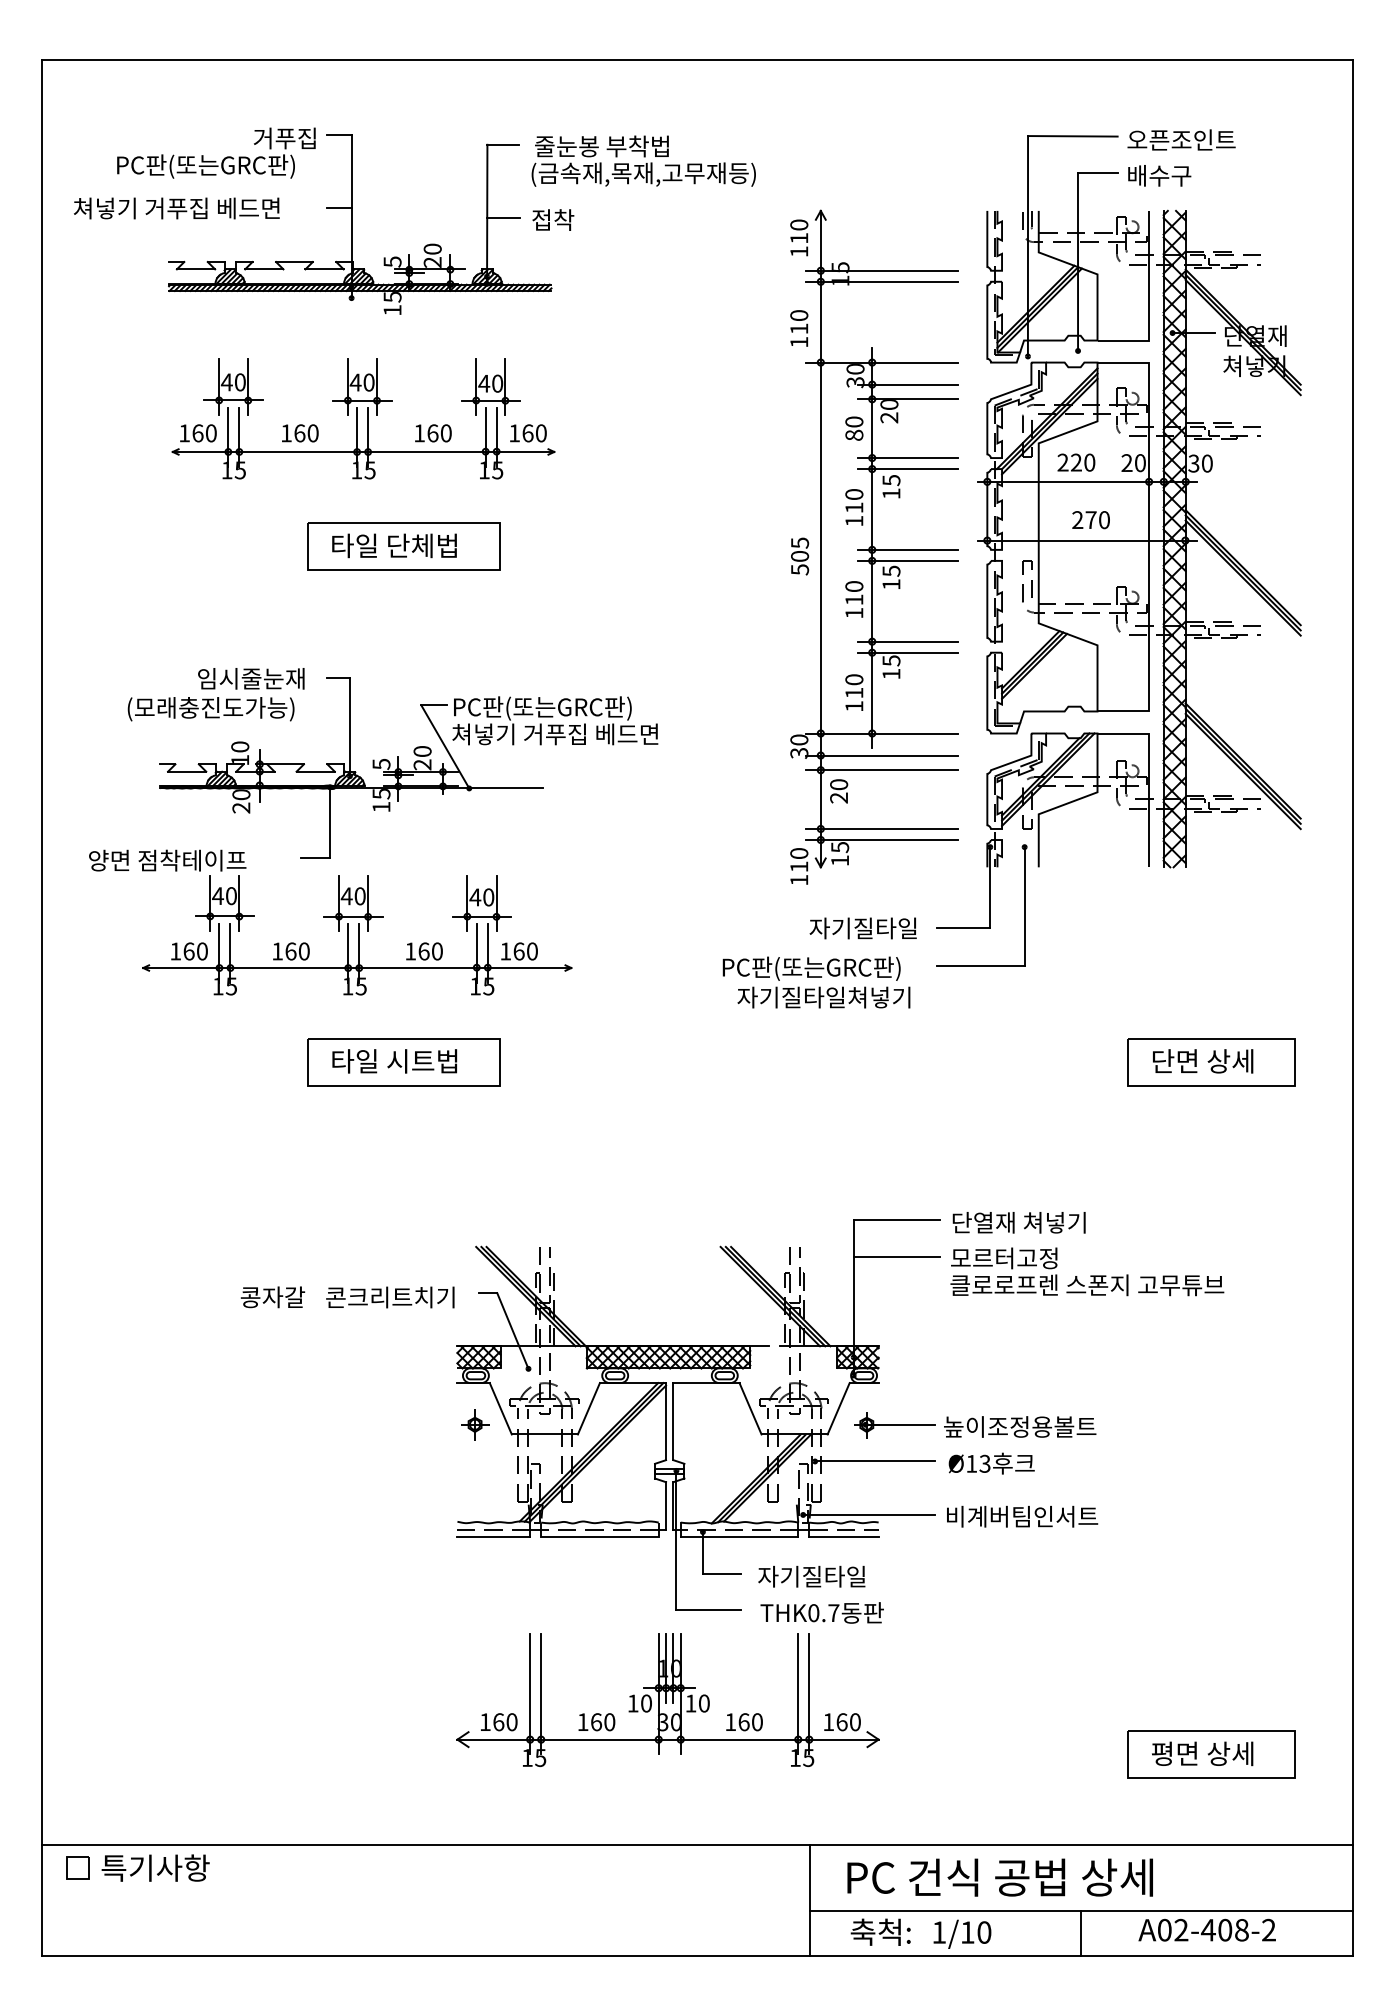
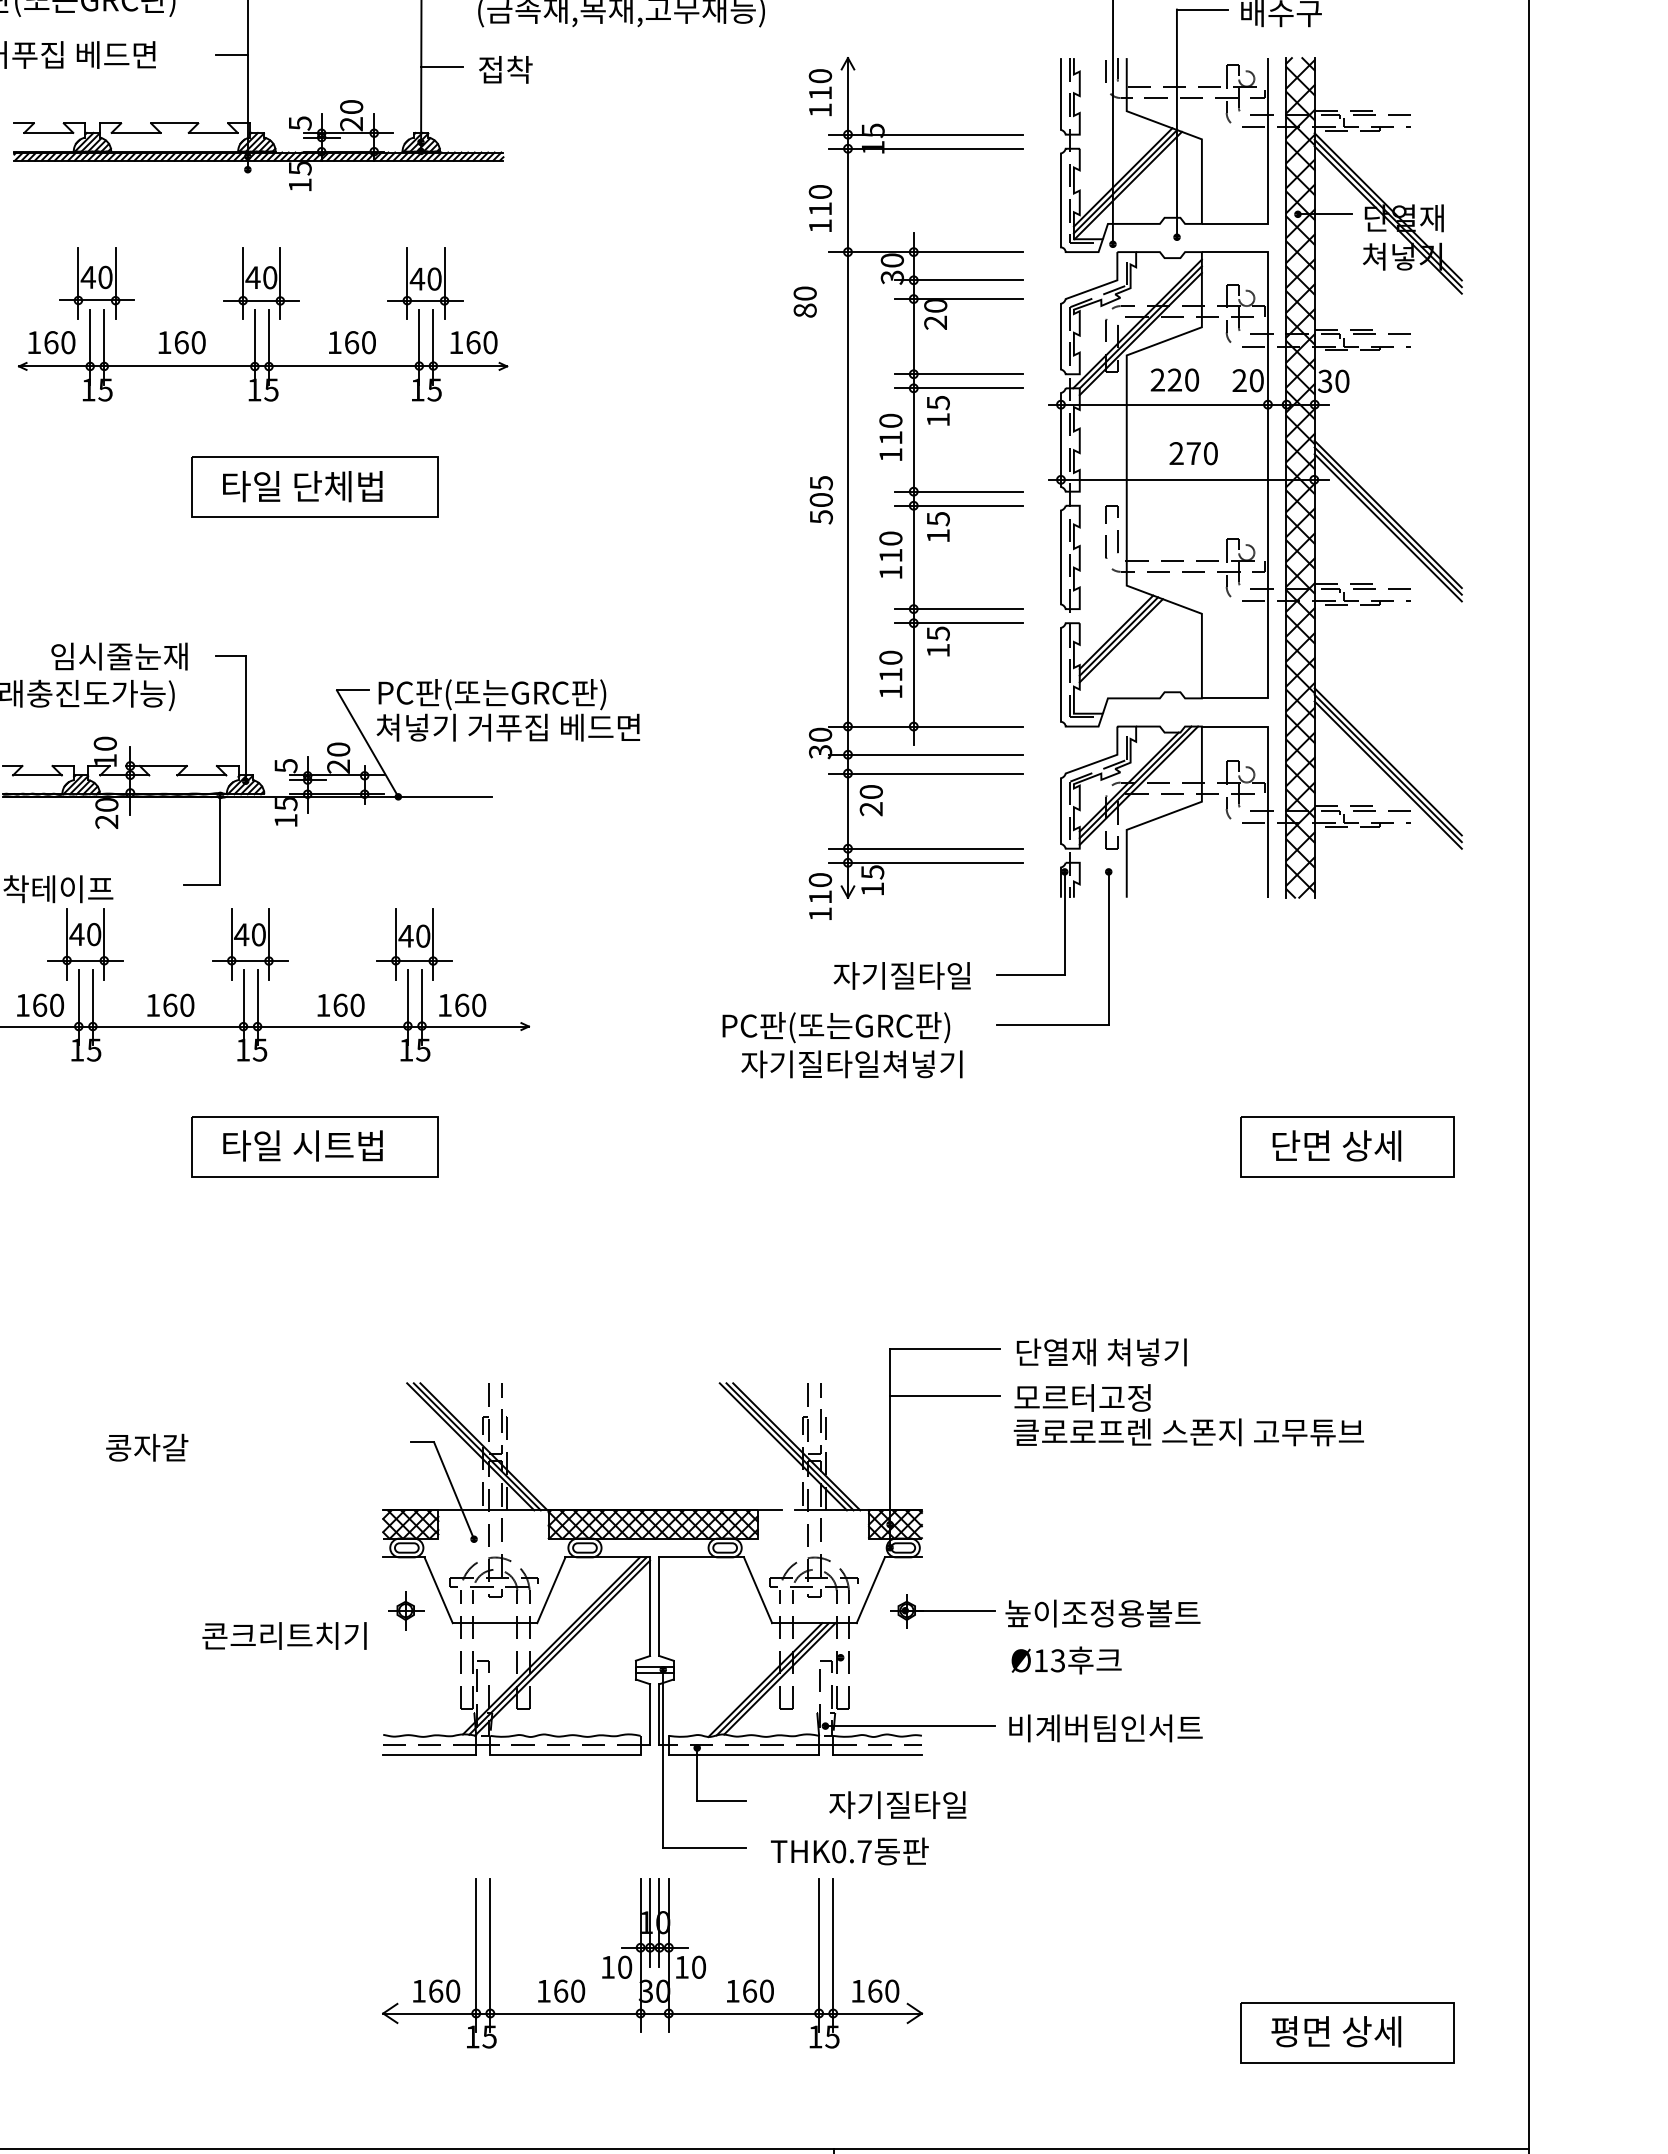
text: (854, 428) -> (805, 301), moved
text: (390, 1297) -> (284, 1635), moved
line: (875, 1461) -> (917, 1657), removed
text: (811, 1576) -> (897, 1804), moved

